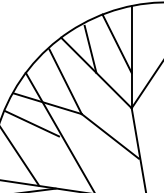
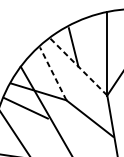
line: (116, 43) -> (94, 42), removed
line: (96, 72) -> (78, 66), solid -> dashed
line: (65, 81) -> (53, 73), solid -> dashed

